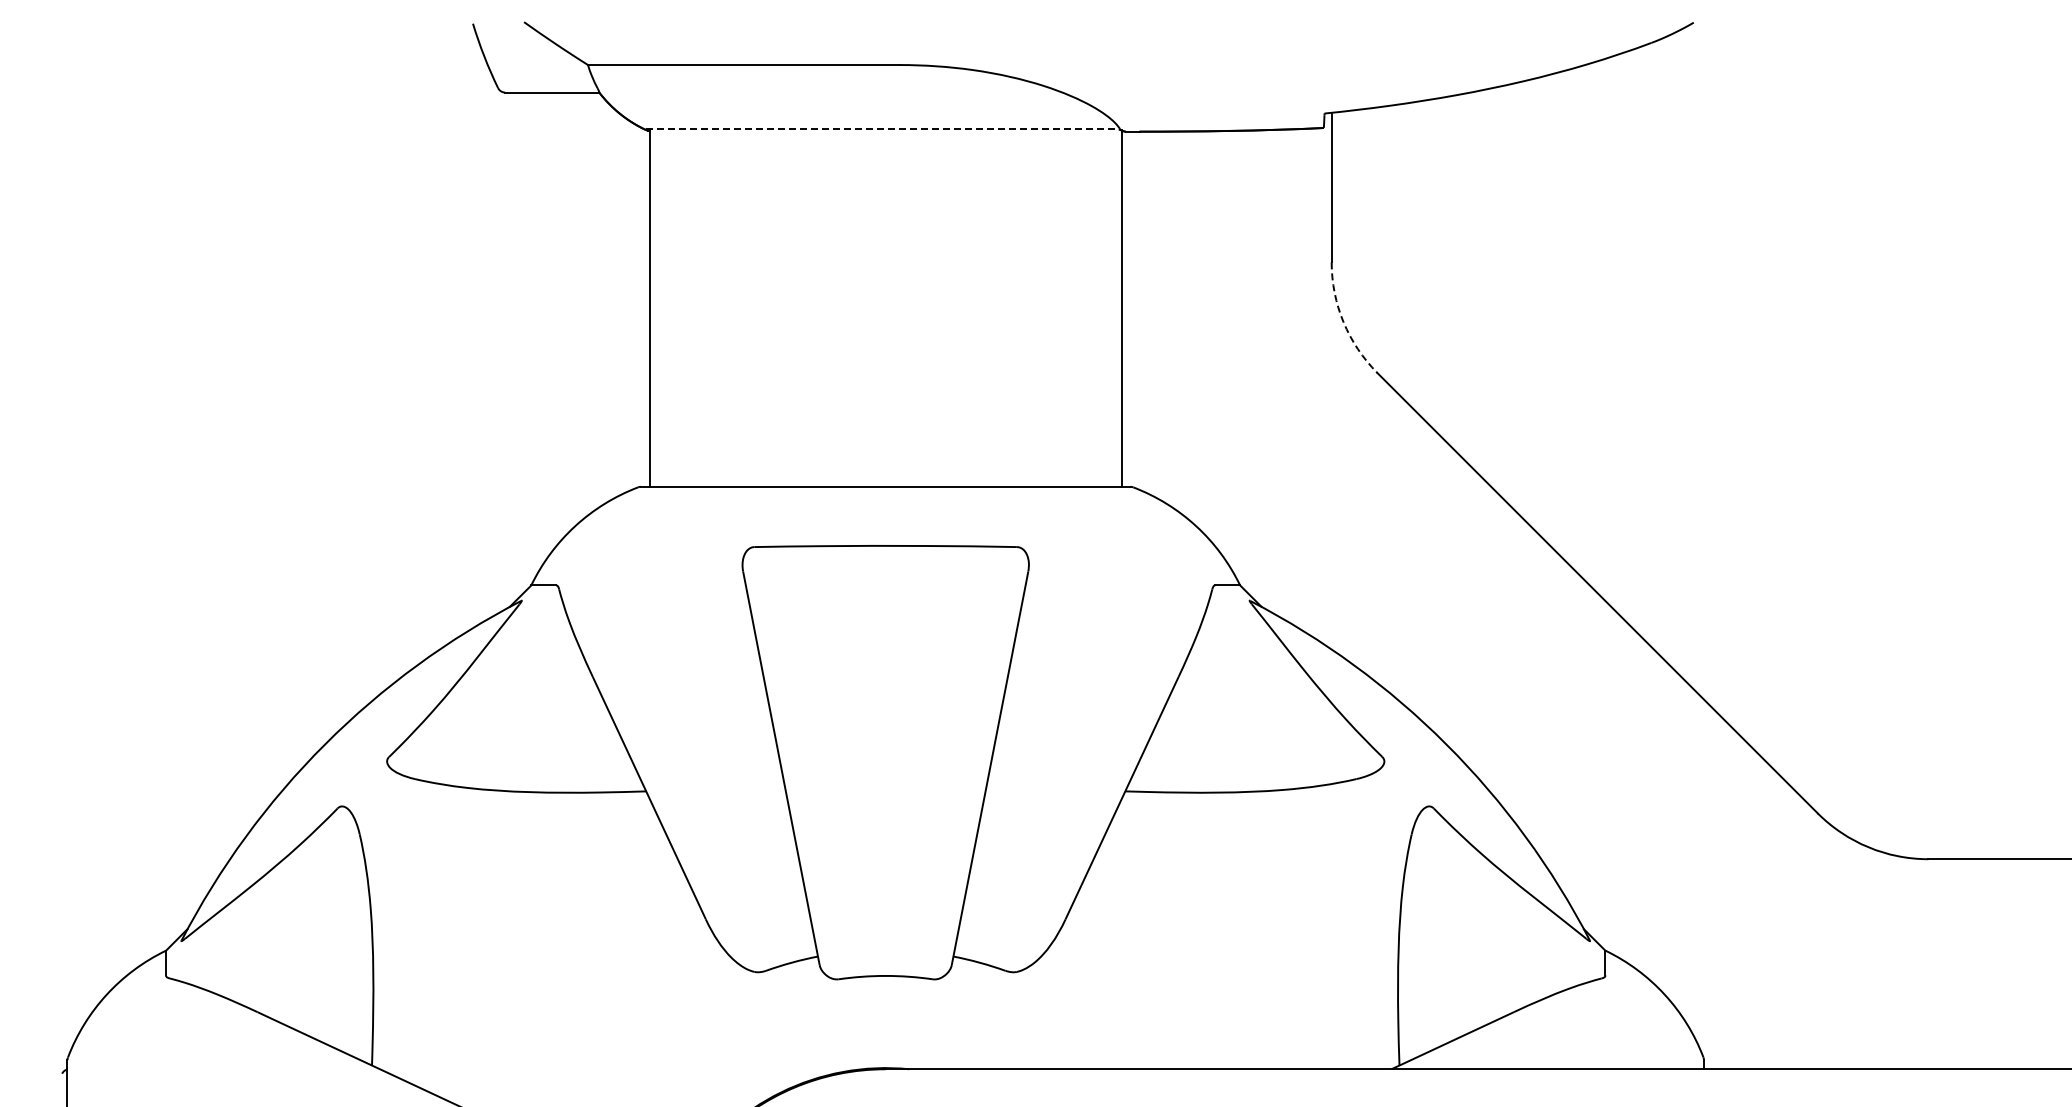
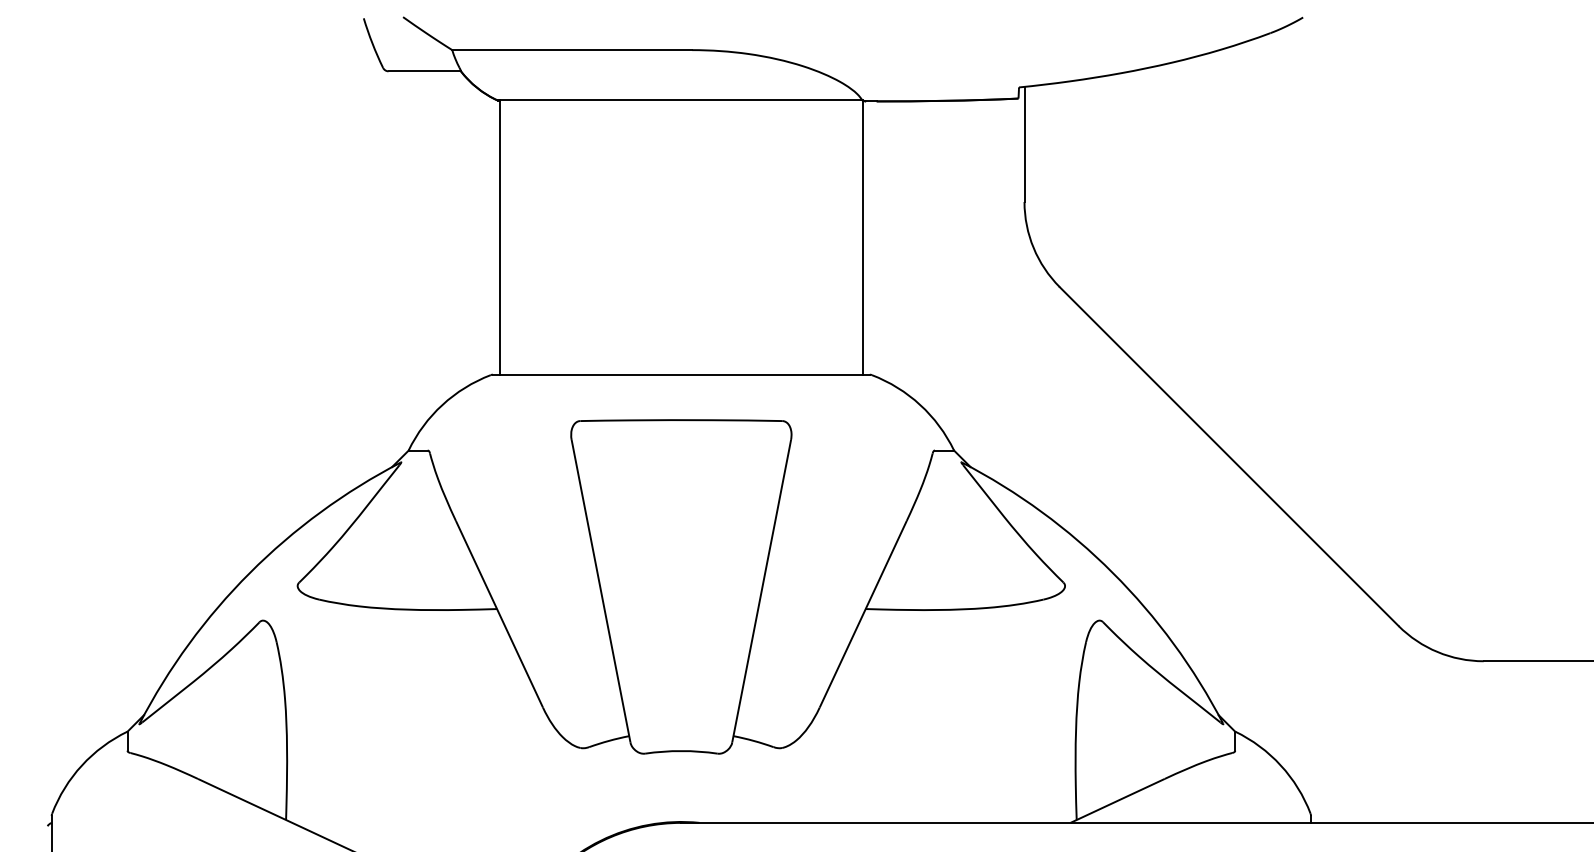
line: (882, 129) -> (678, 99), dashed -> solid
arc: (1343, 322) -> (1033, 248), dashed -> solid

